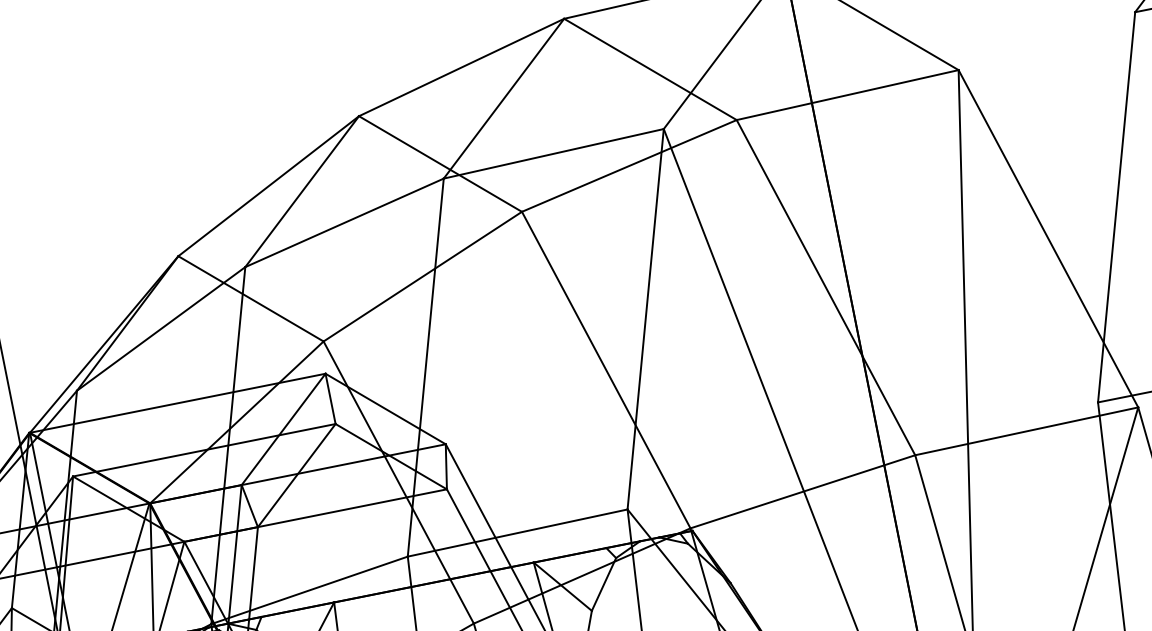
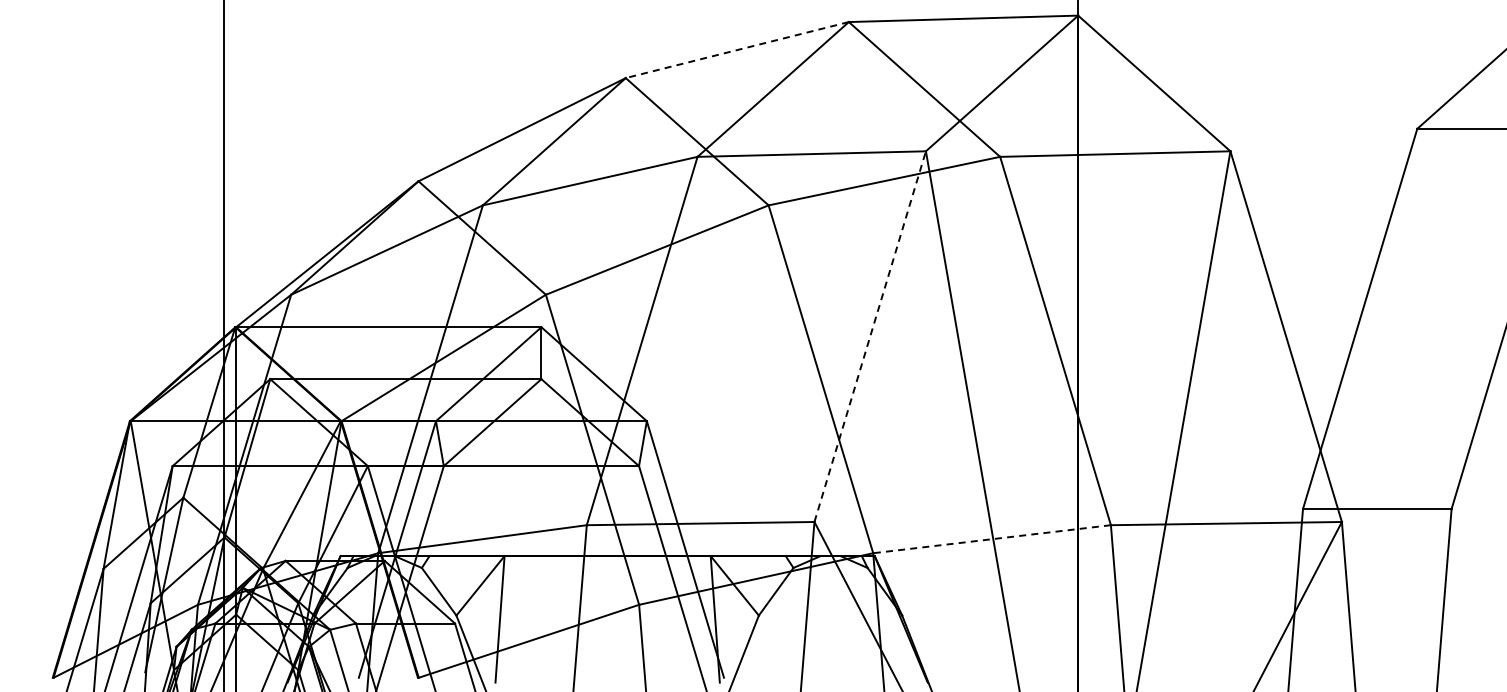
line: (460, 68) -> (736, 50), solid -> dashed
line: (645, 319) -> (870, 336), solid -> dashed
line: (803, 491) -> (992, 539), solid -> dashed

